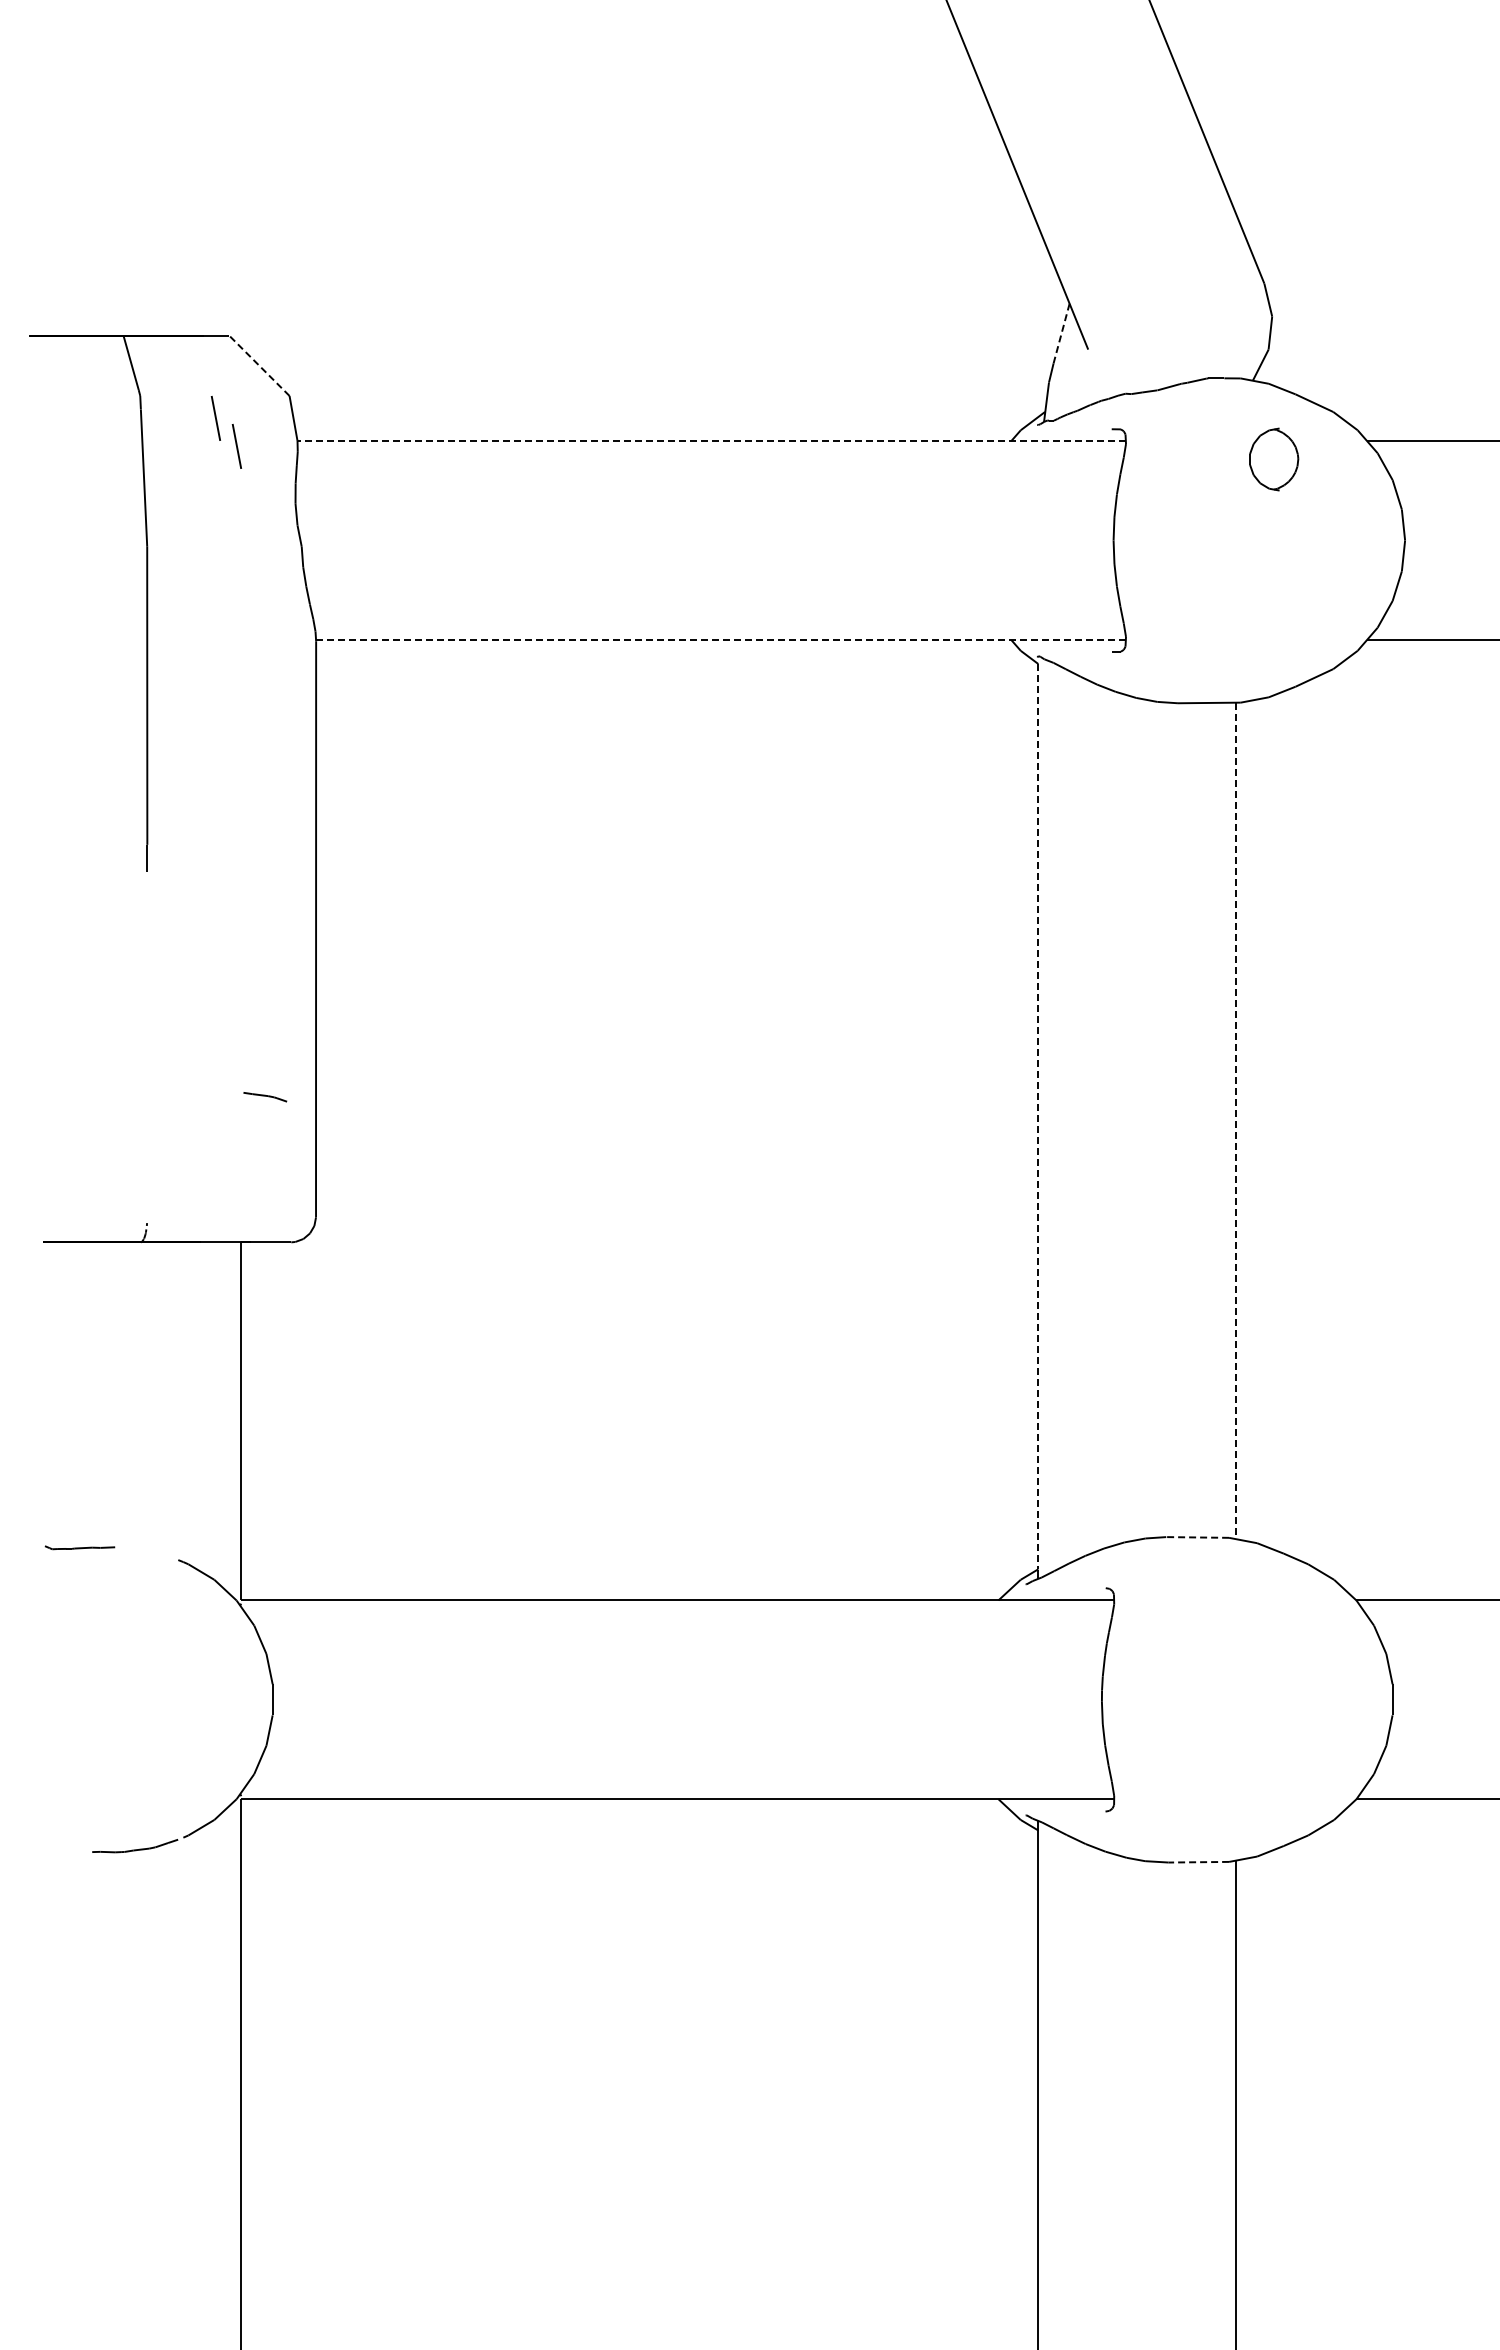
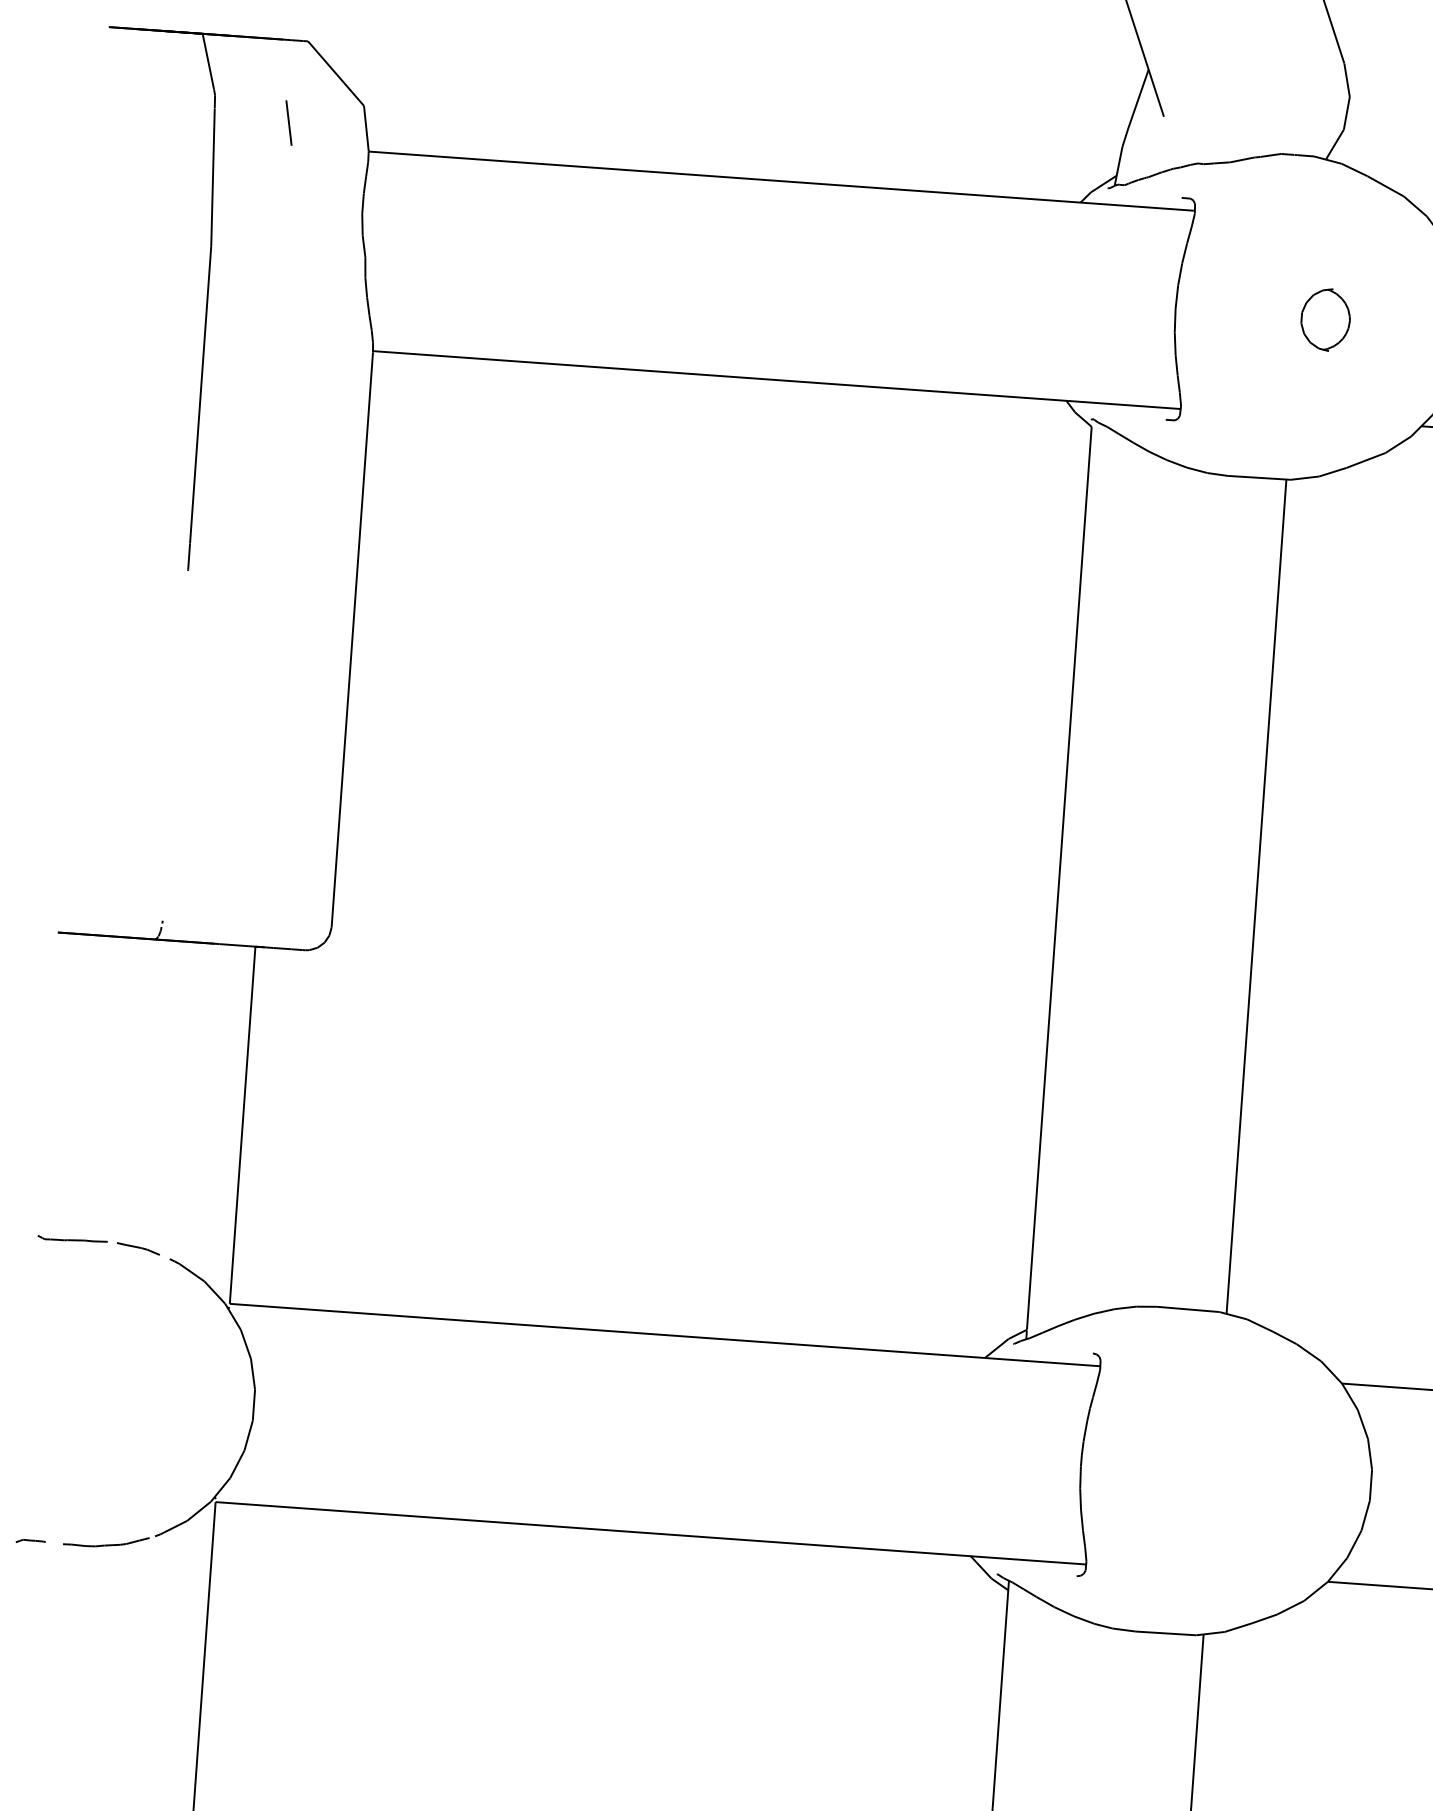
line: (1061, 333) -> (1138, 98), dashed -> solid
line: (259, 365) -> (336, 73), dashed -> solid
line: (711, 441) -> (781, 181), dashed -> solid
line: (236, 446) -> (307, 152), removed
part: (1274, 459) -> (1326, 319), moved
line: (721, 639) -> (777, 379), dashed -> solid
part: (265, 1097) -> (138, 1249), moved
line: (1038, 1116) -> (1059, 878), dashed -> solid
line: (1236, 1121) -> (1256, 897), dashed -> solid
line: (1197, 1537) -> (1188, 1309), dashed -> solid
part: (59, 1851) -> (30, 1541), added
line: (1198, 1862) -> (1165, 1633), dashed -> solid

